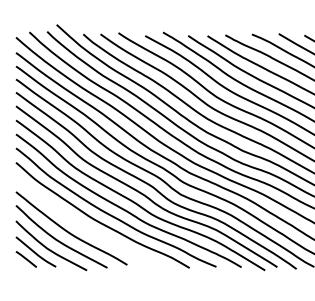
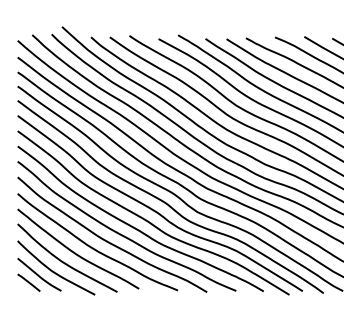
curve: (87, 227) -> (95, 248), added

